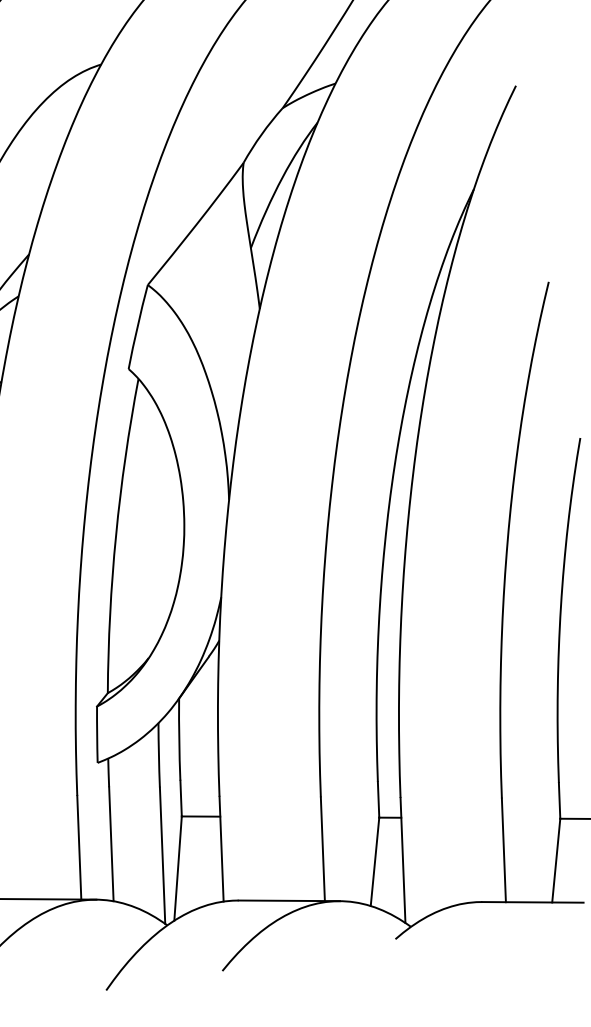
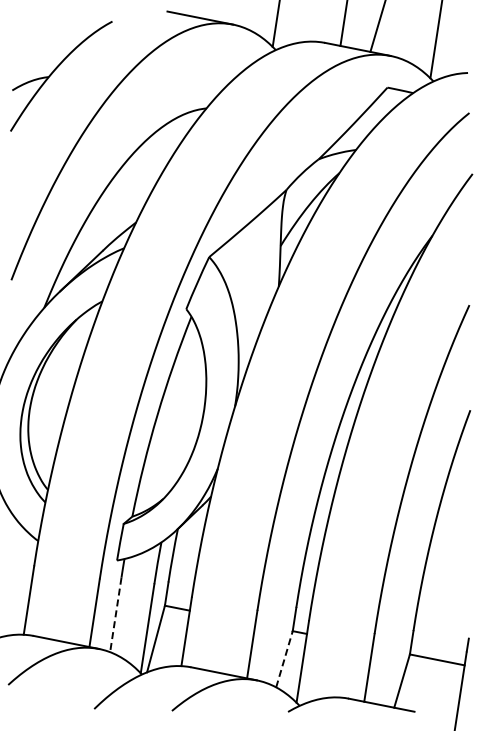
line: (110, 843) -> (115, 614), solid -> dashed
line: (374, 860) -> (284, 658), solid -> dashed

